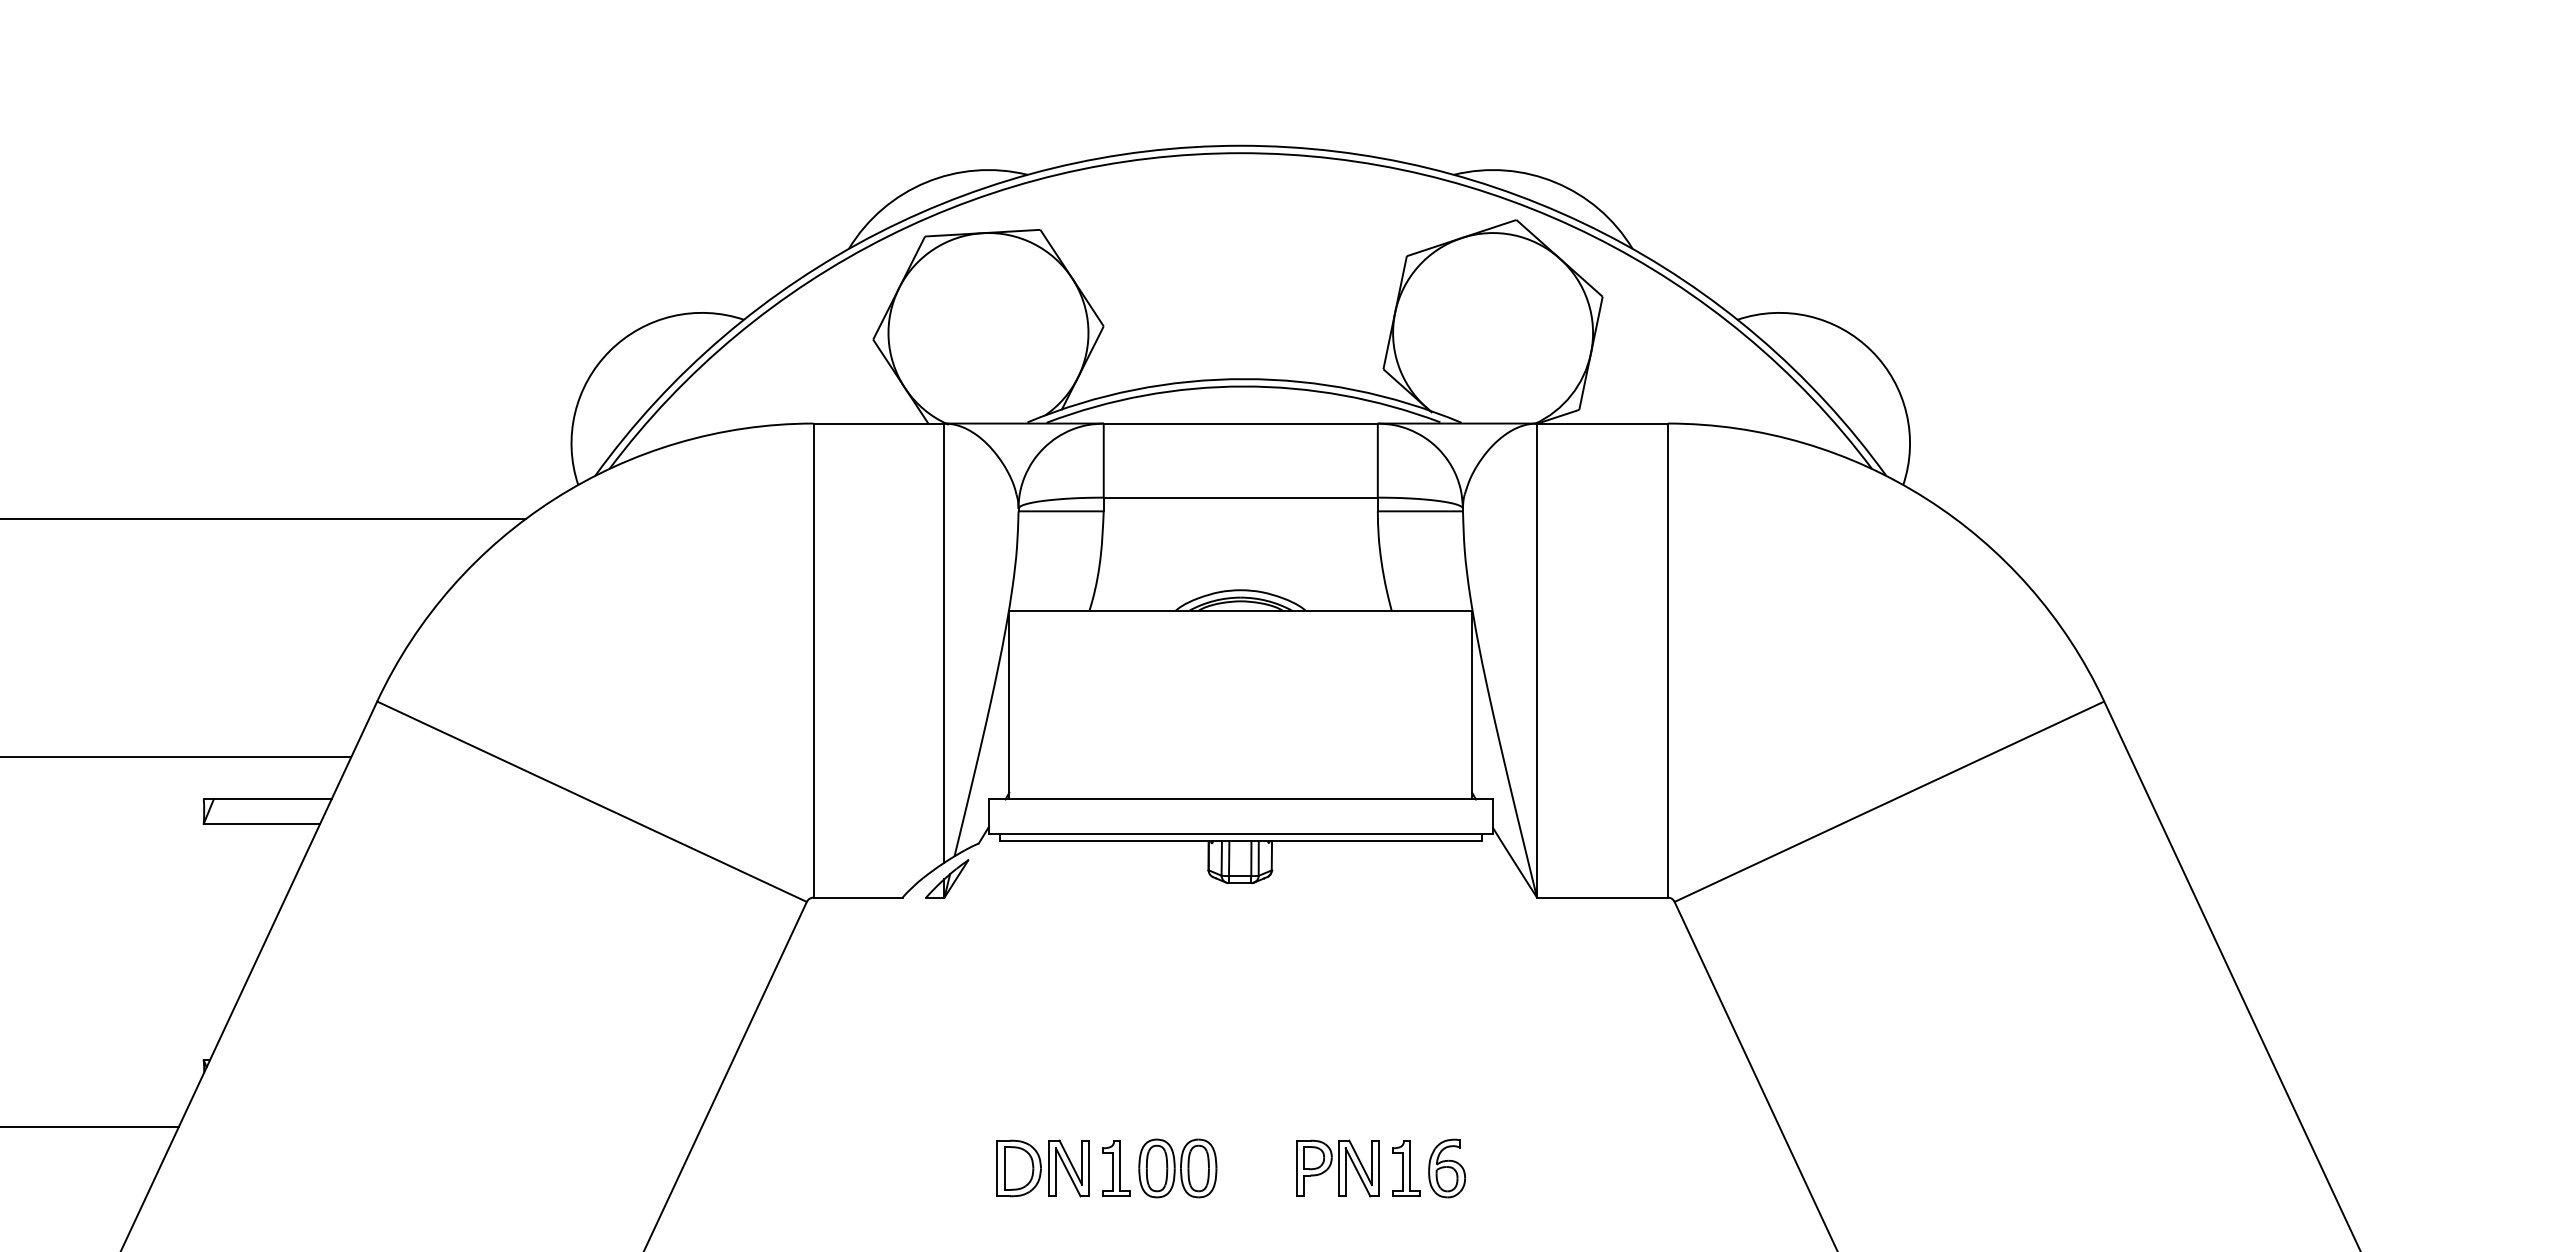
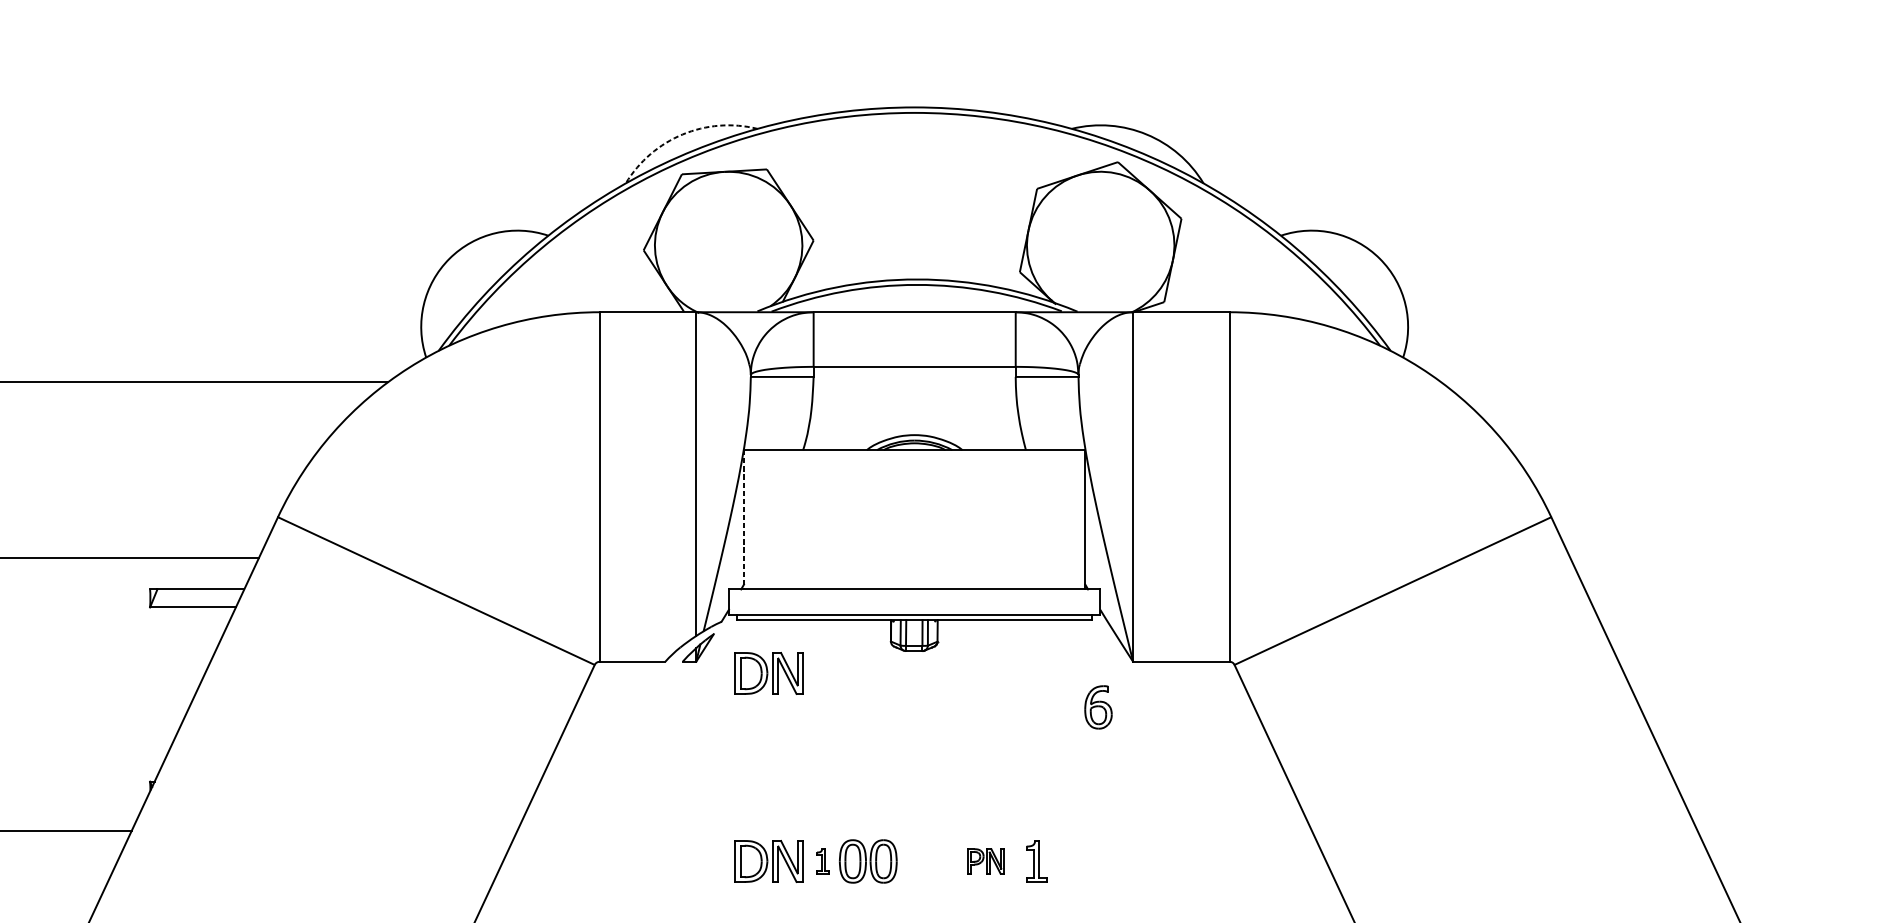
arc: (926, 182) -> (682, 134), solid -> dashed
line: (1009, 705) -> (744, 520), solid -> dashed
part: (1042, 913) -> (768, 673), added
part: (1116, 1168) -> (823, 861), size x0.6
part: (1337, 1168) -> (985, 861), size x0.6
part: (1446, 1168) -> (1098, 707), moved

